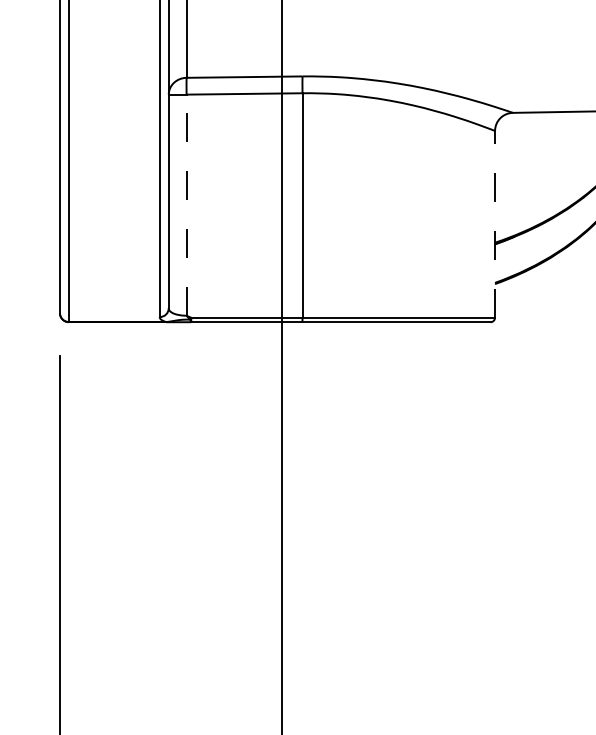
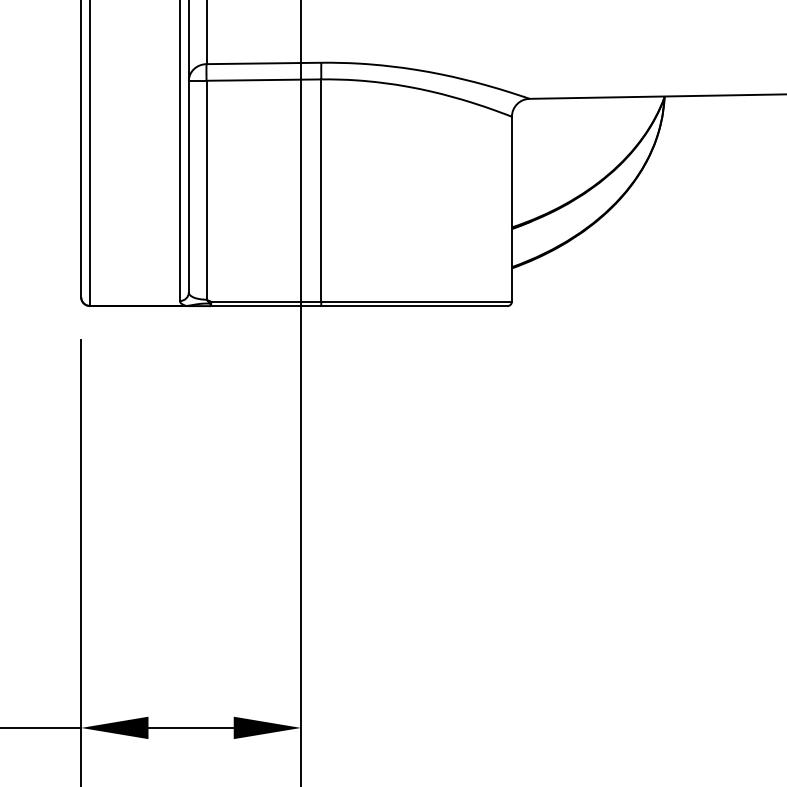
line: (186, 204) -> (206, 189), dashed -> solid
line: (494, 223) -> (511, 208), dashed -> solid

